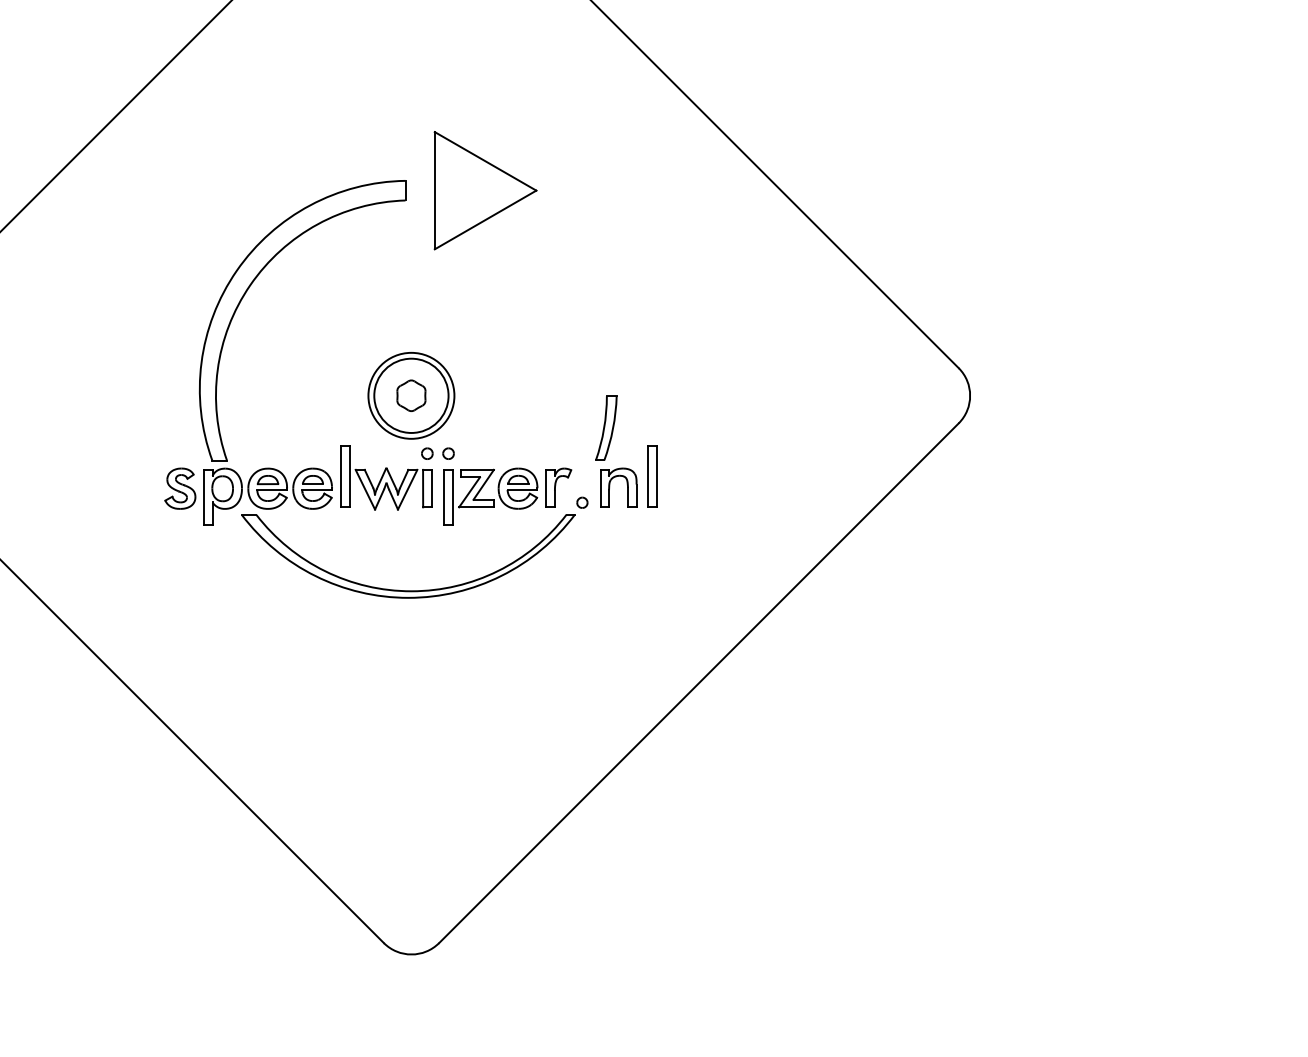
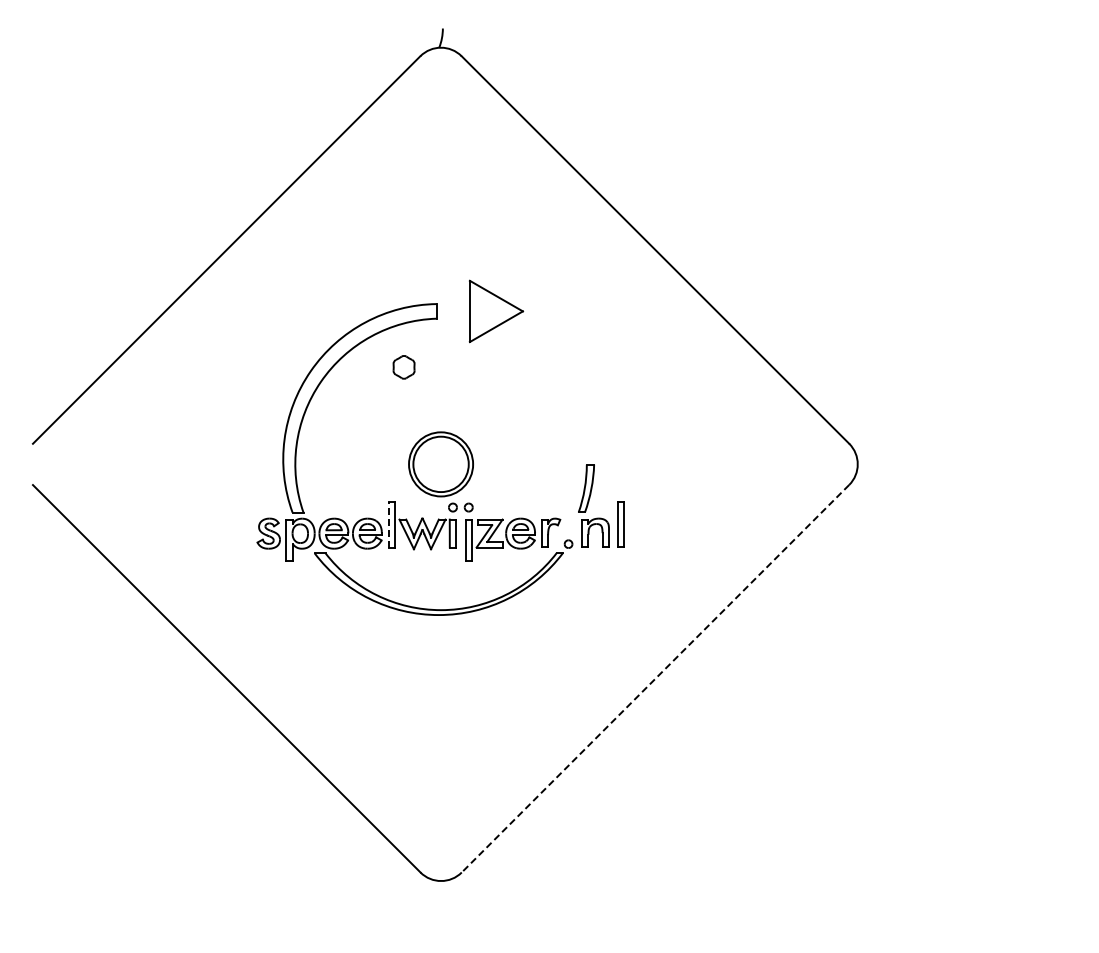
part: (485, 190) -> (496, 311), size x0.7
part: (410, 395) -> (403, 367), moved
line: (340, 476) -> (388, 524), solid -> dashed
line: (698, 684) -> (655, 679), solid -> dashed

